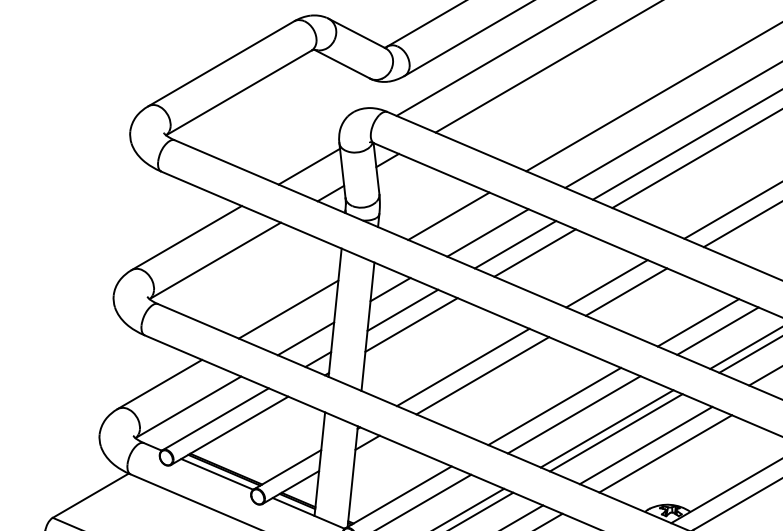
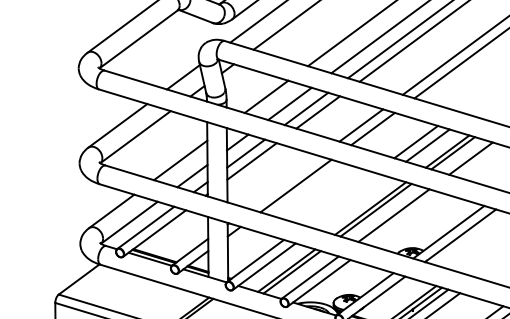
line: (461, 367) -> (283, 182), removed
line: (553, 405) -> (338, 198), removed
line: (573, 414) -> (350, 202), removed
line: (665, 452) -> (405, 218), removed

